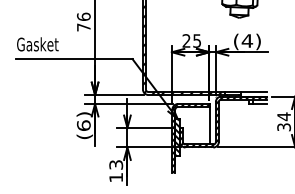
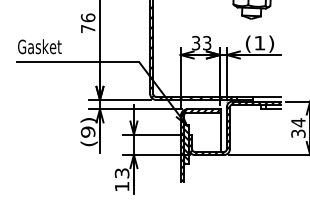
text: (191, 40) -> (201, 42), 25 -> 33
text: (247, 40) -> (260, 42), (4) -> (1)
text: (83, 125) -> (87, 131), (6) -> (9)

